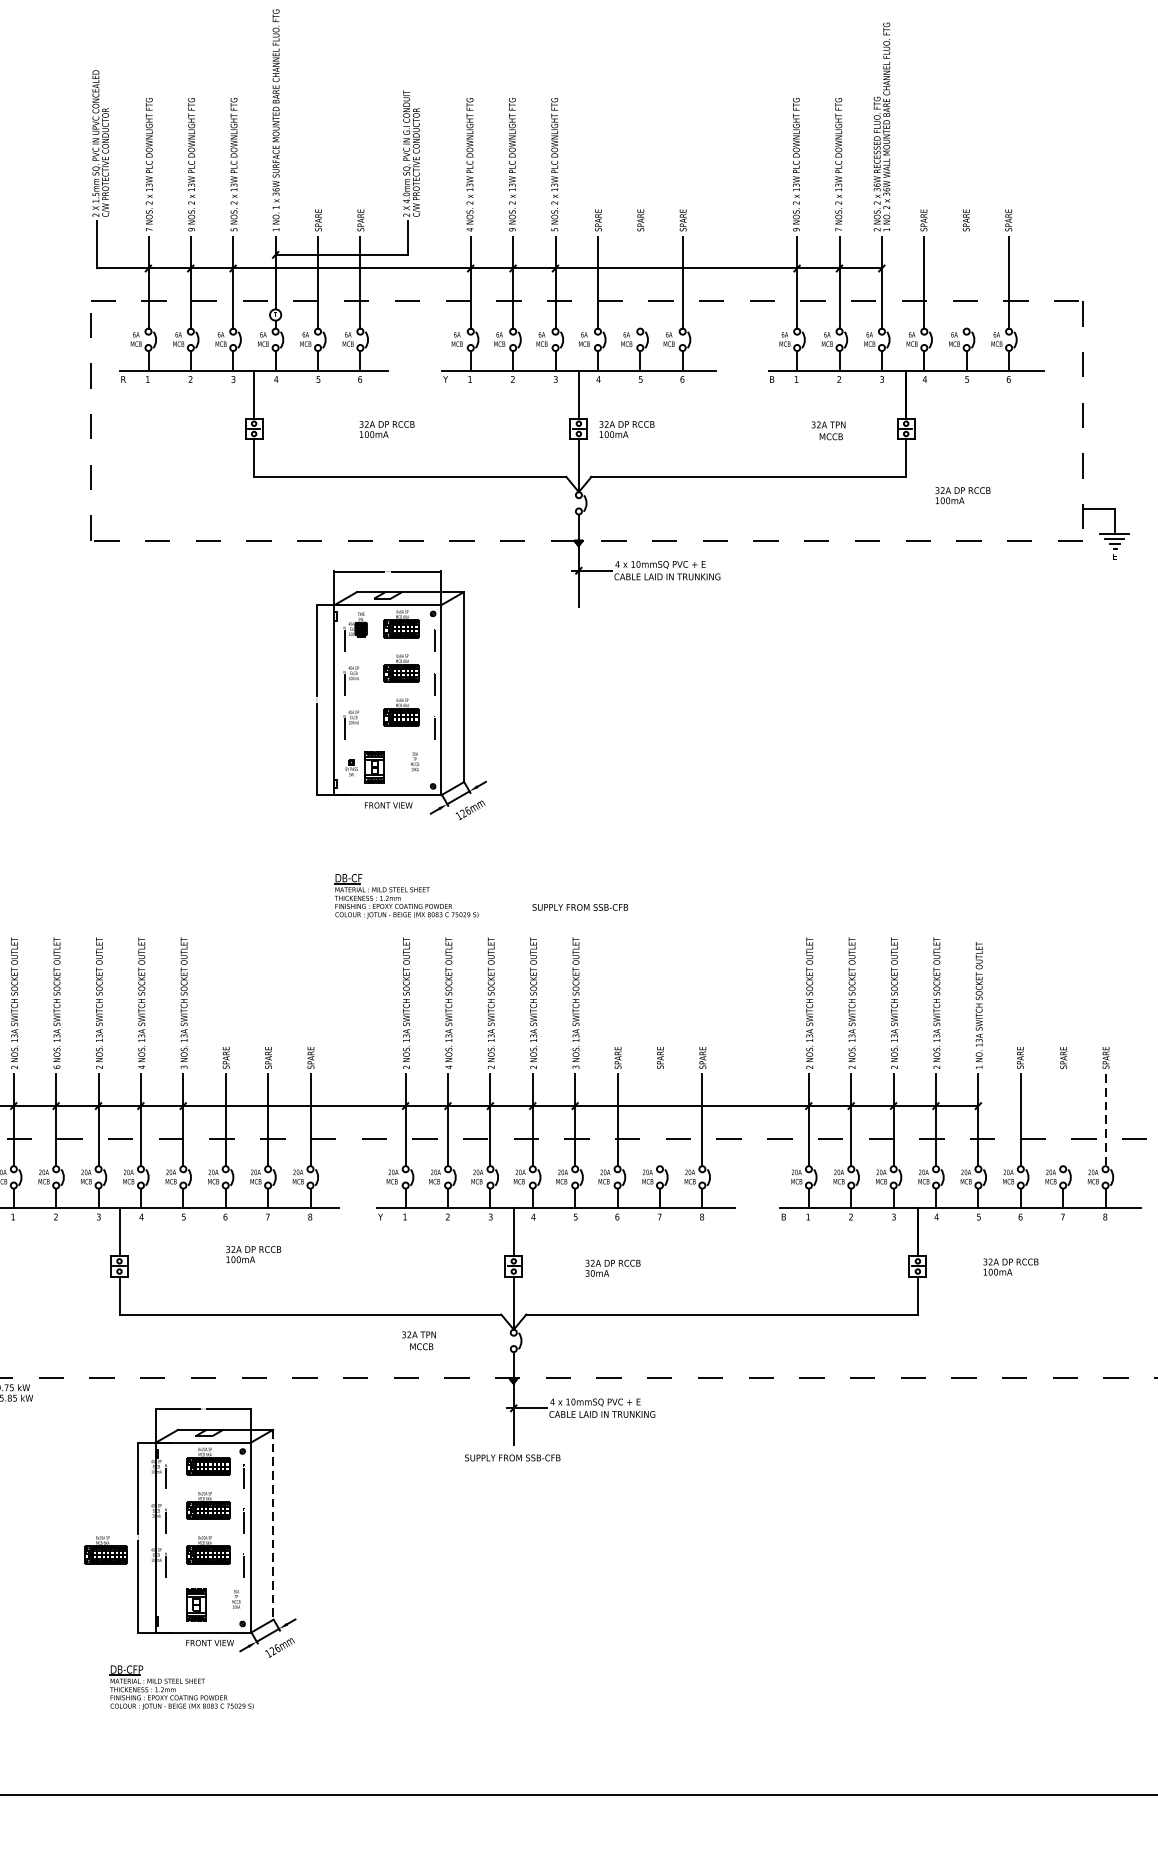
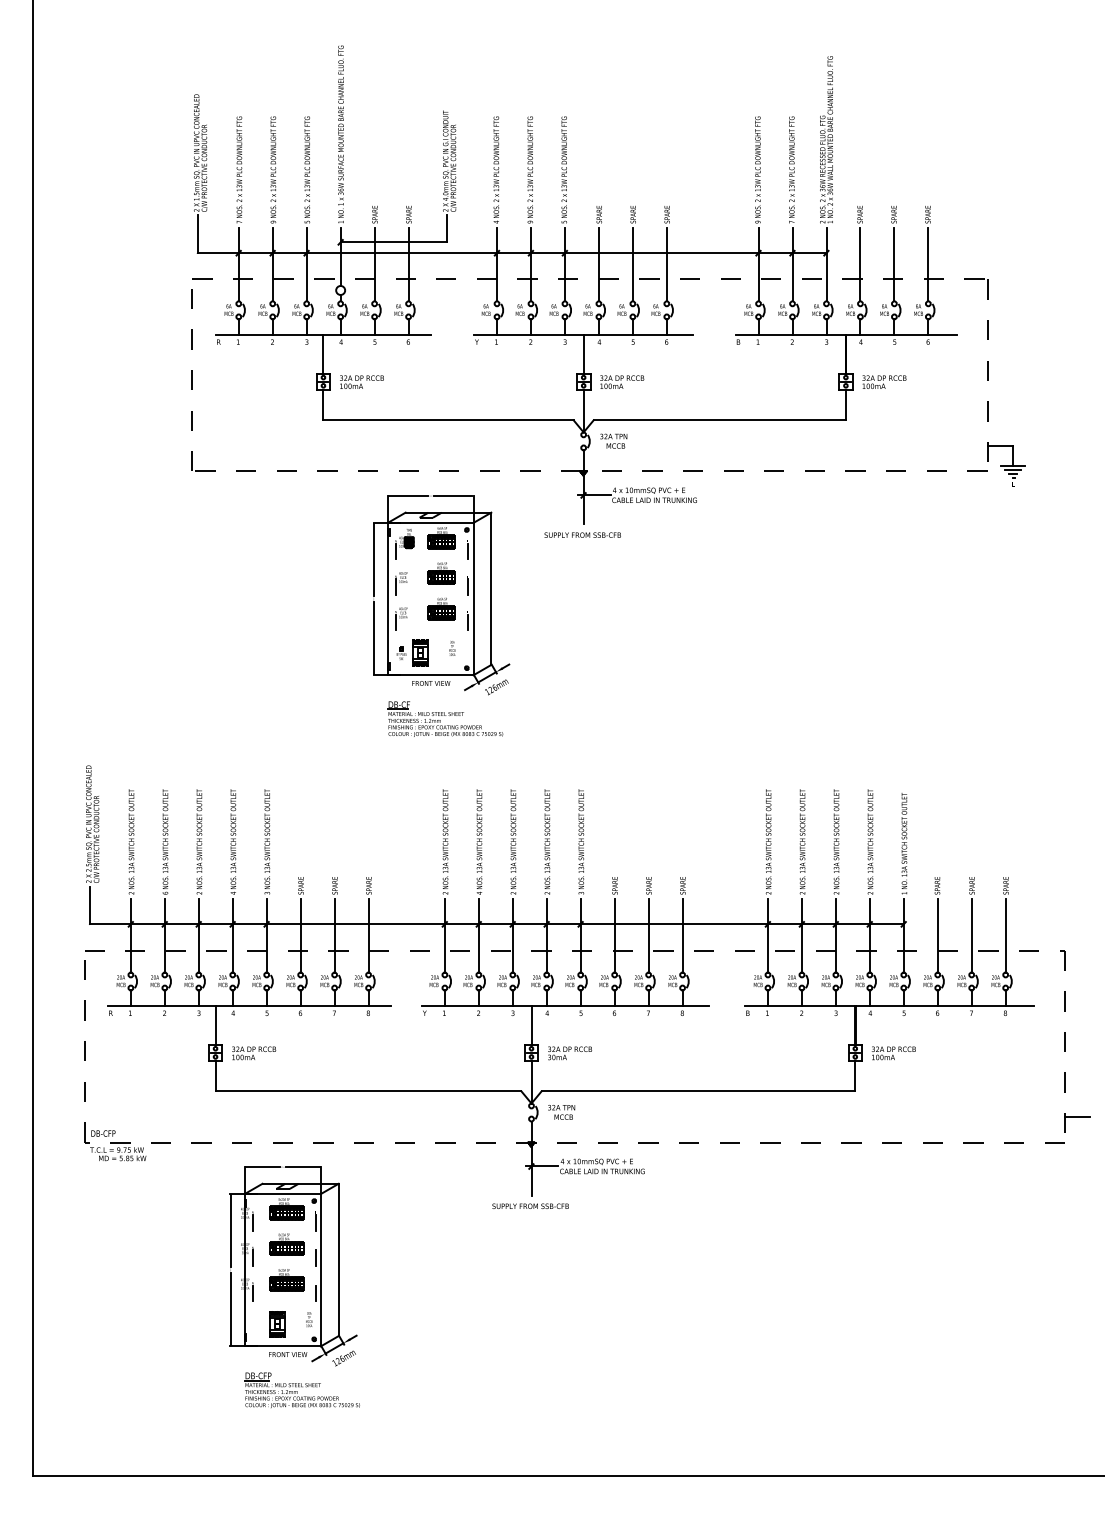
line: (639, 282) -> (632, 264), added
line: (966, 282) -> (894, 264), added
text: (386, 428) -> (361, 381), moved
text: (828, 429) -> (613, 440), moved
text: (963, 494) -> (884, 381), moved
part: (406, 895) -> (445, 718), moved
text: (579, 906) -> (582, 534), moved
line: (659, 1119) -> (648, 935), added
line: (1062, 1119) -> (971, 935), added
line: (1105, 1119) -> (1005, 935), dashed -> solid
text: (254, 1254) -> (254, 1053), moved
text: (1010, 1267) -> (893, 1053), moved
text: (613, 1268) -> (570, 1053), moved
text: (418, 1340) -> (561, 1112), moved
line: (272, 1525) -> (338, 1260), dashed -> solid
part: (105, 1550) -> (204, 1280), removed
part: (180, 1686) -> (301, 1389), moved

